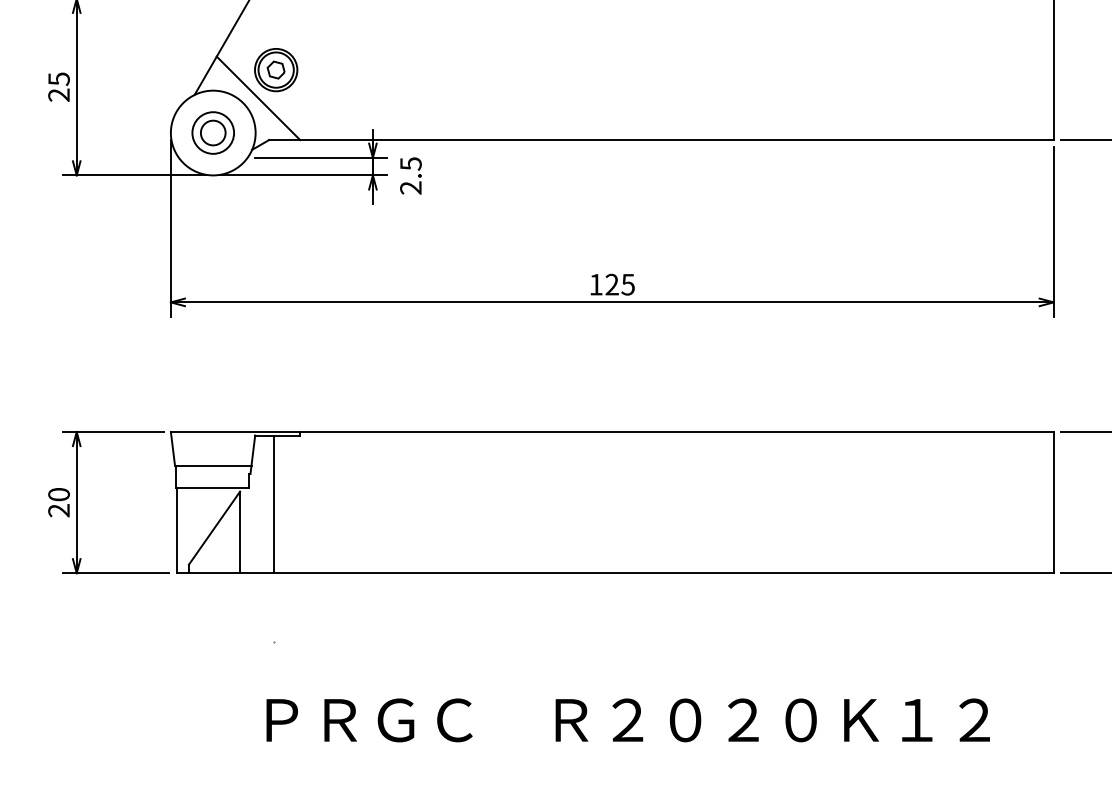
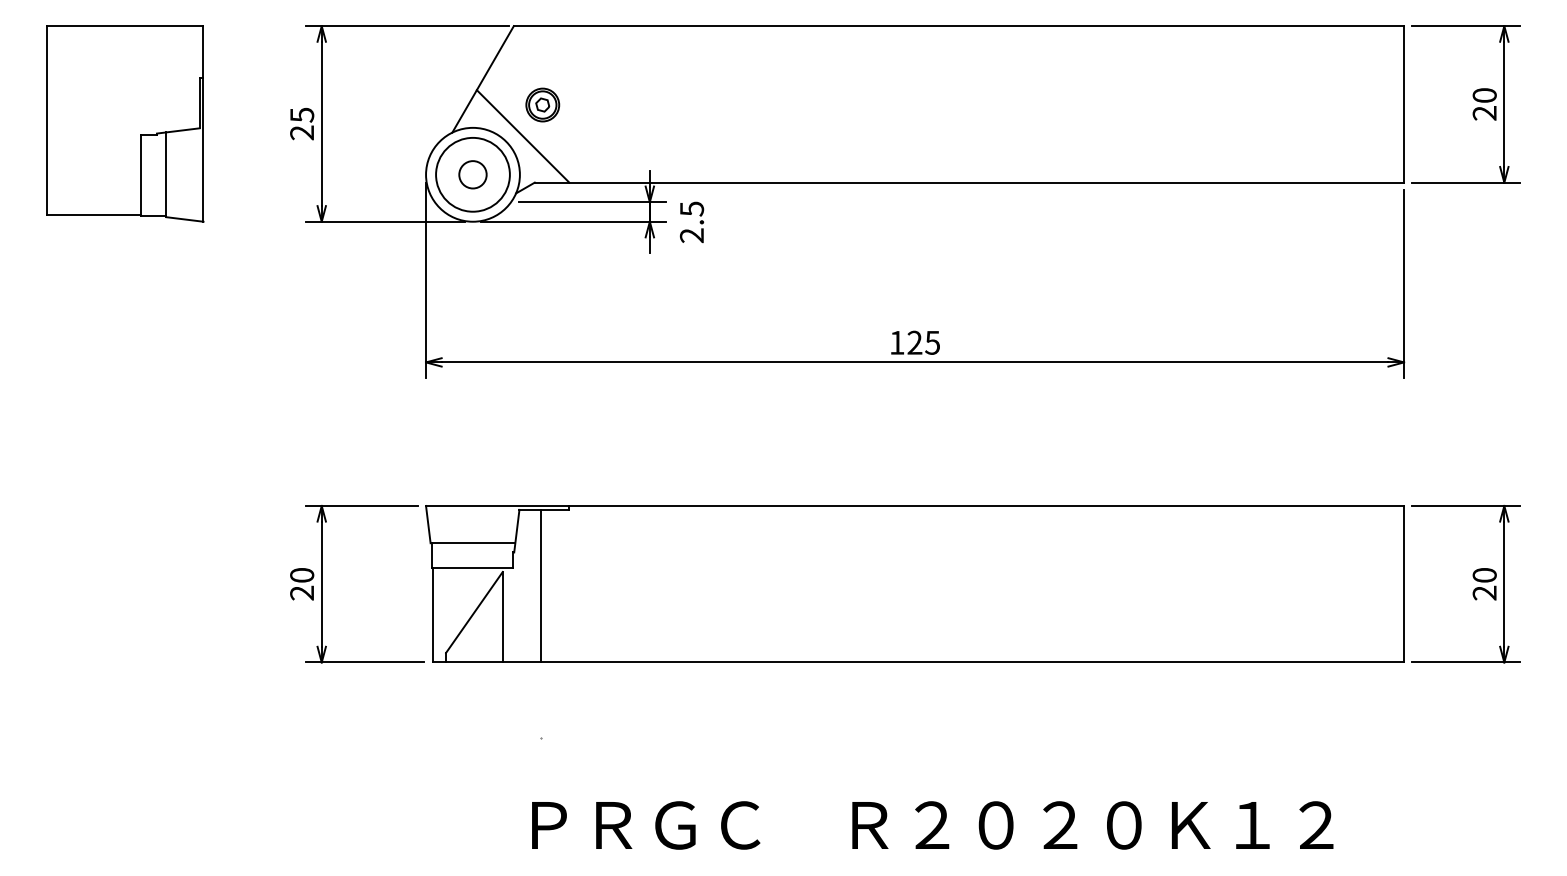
part: (276, 69) -> (542, 104), size x0.7
circle: (212, 132) -> (472, 174), size x1.6

